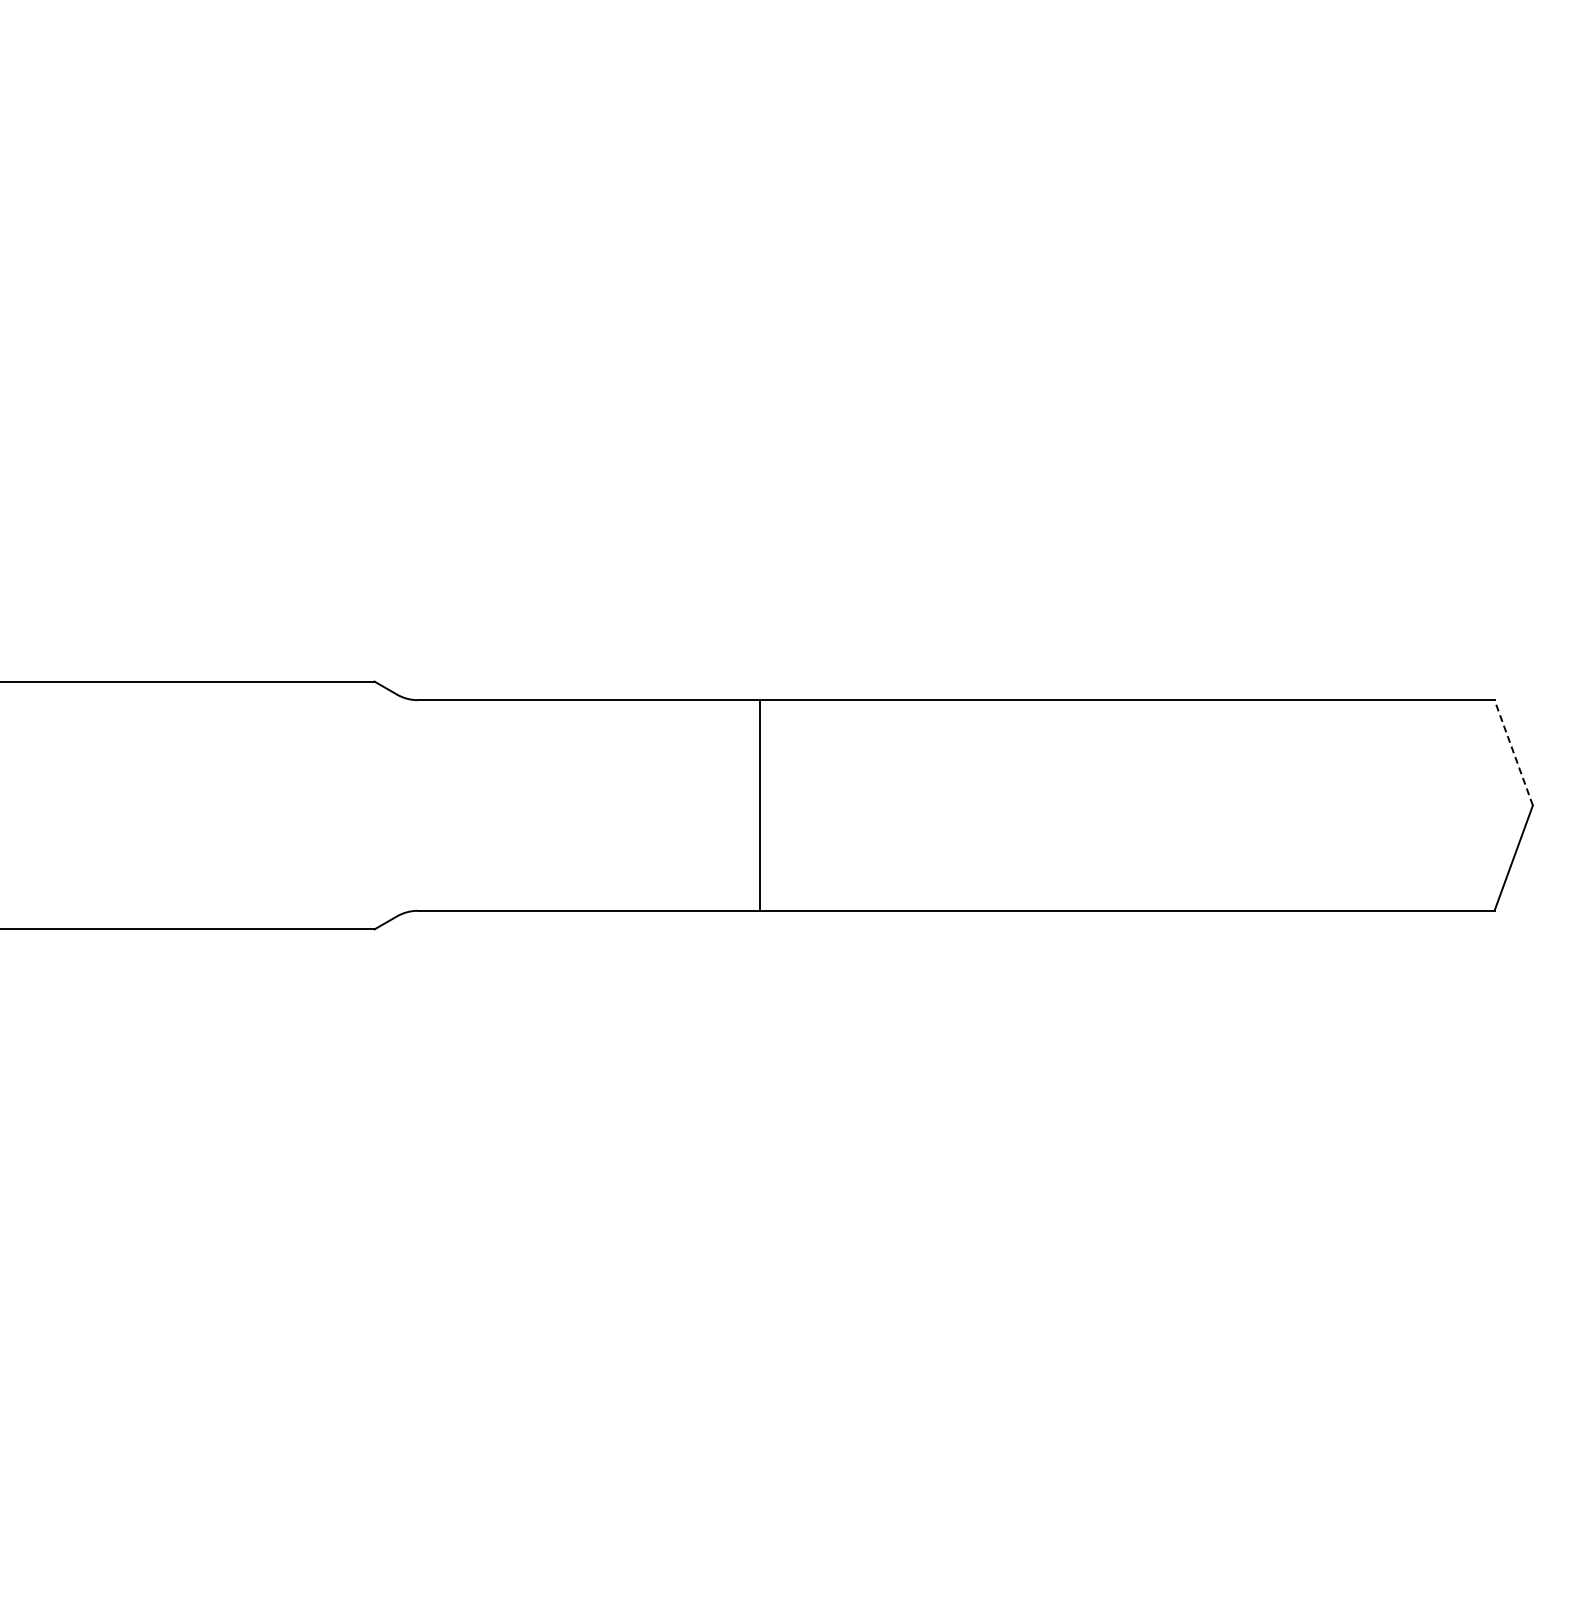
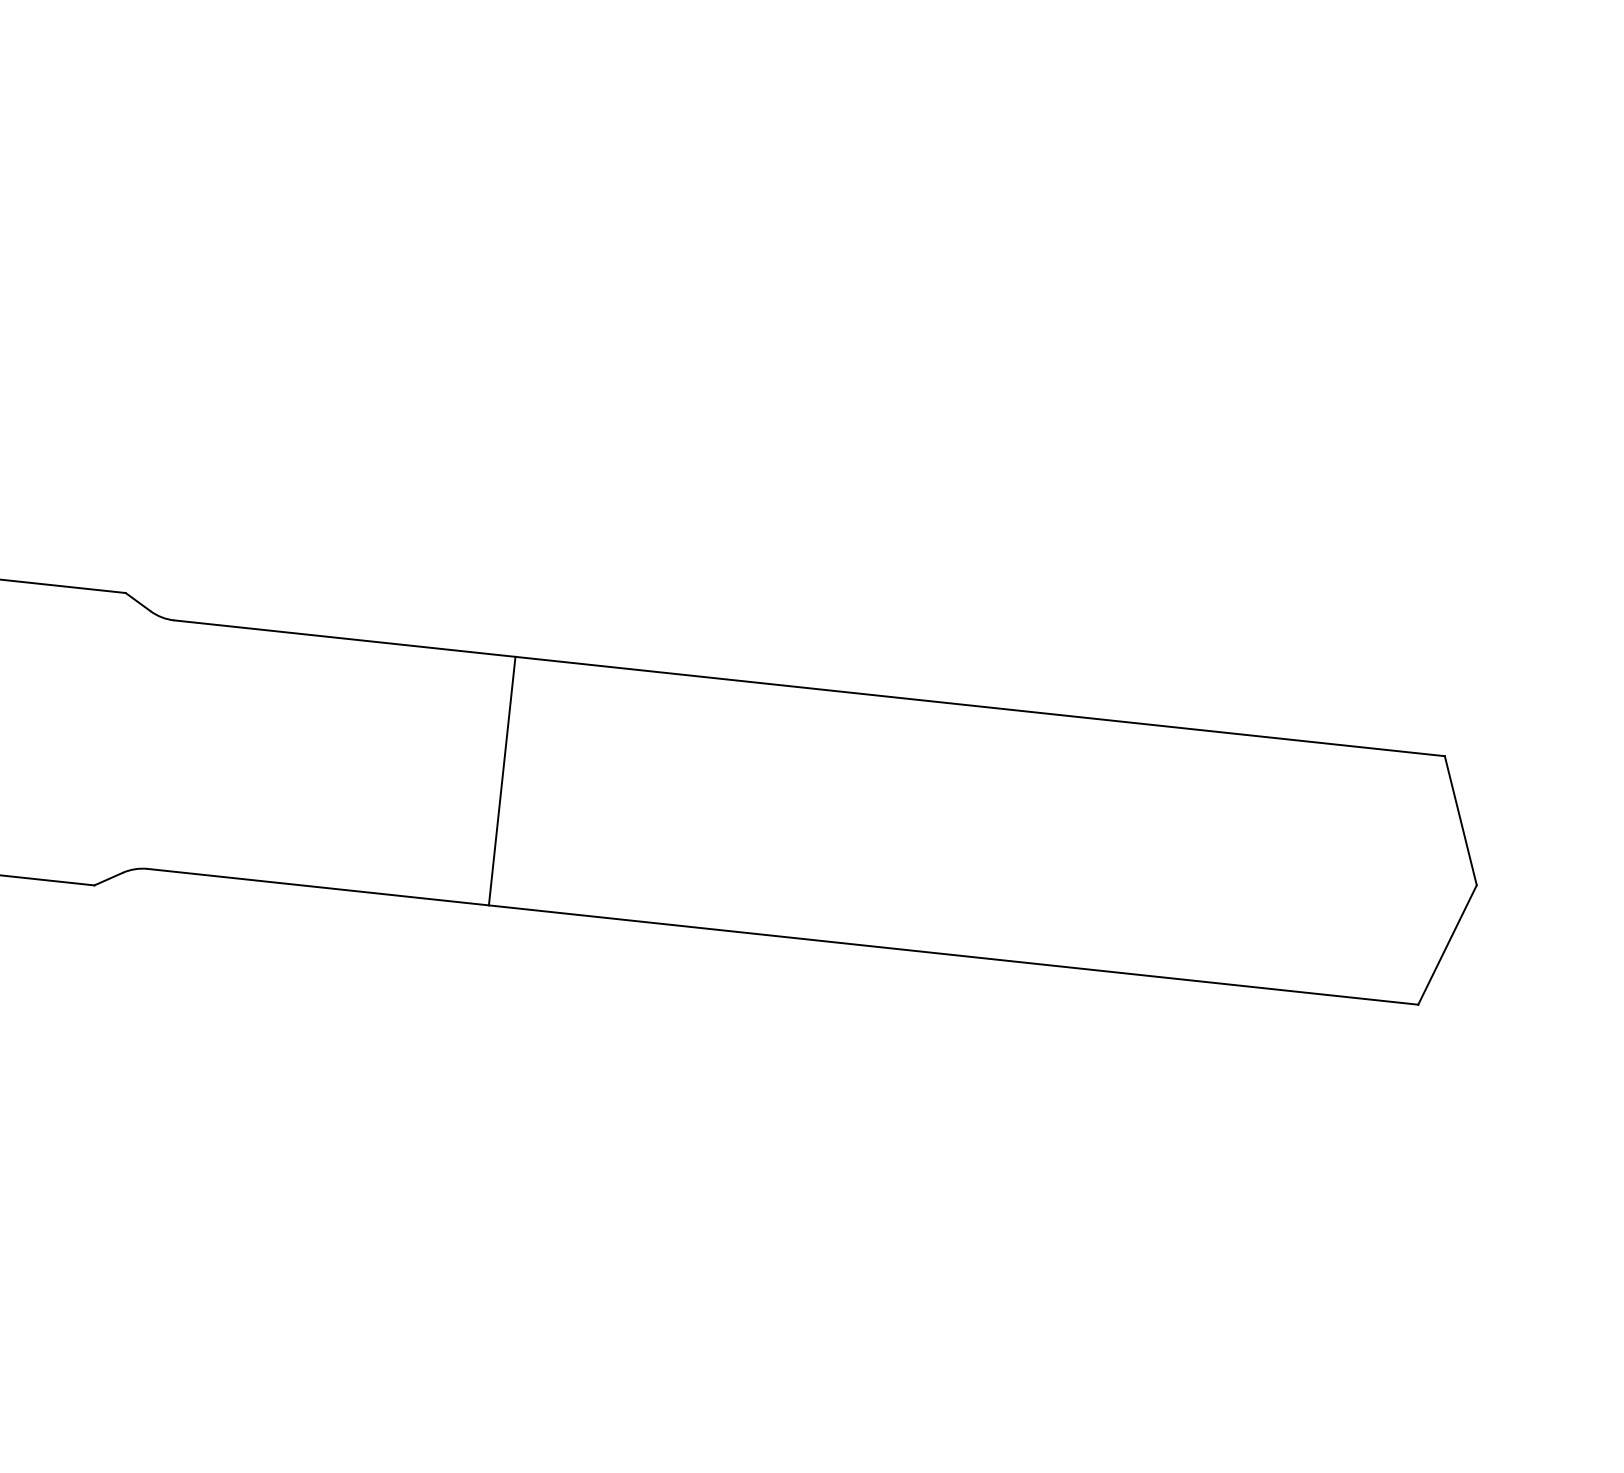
line: (1513, 752) -> (1460, 820), dashed -> solid
line: (759, 805) -> (501, 781), moved

